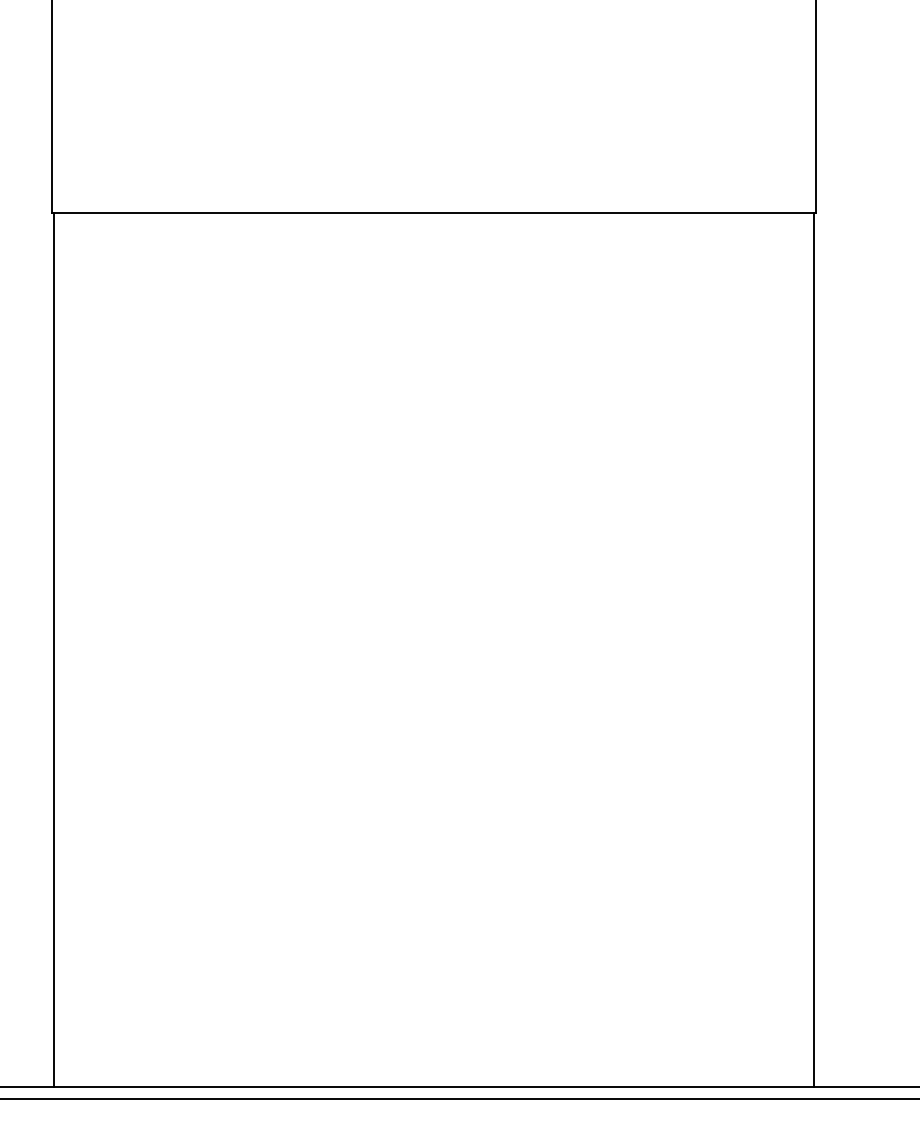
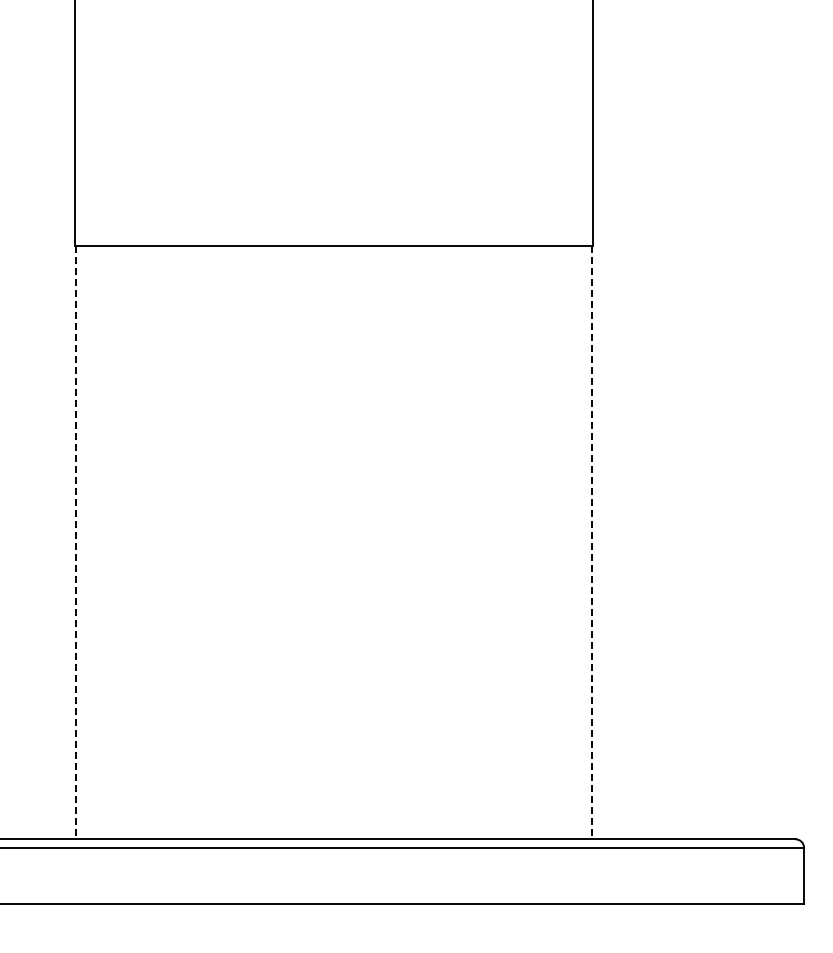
line: (54, 650) -> (76, 542), solid -> dashed
line: (812, 650) -> (591, 542), solid -> dashed

